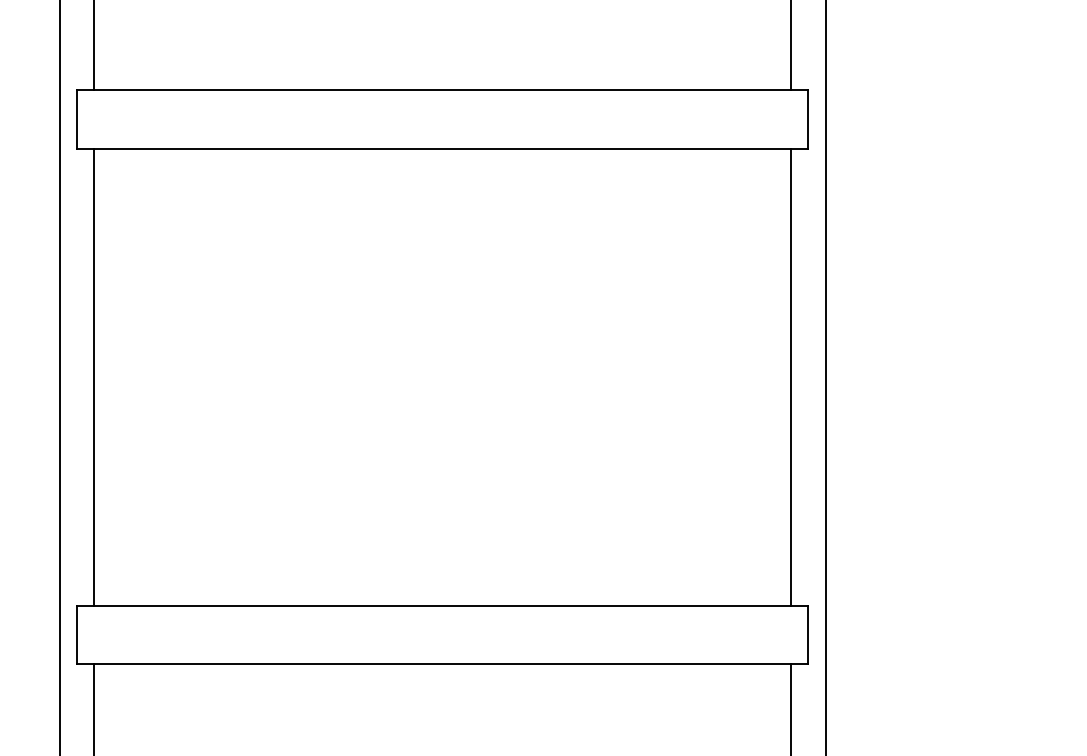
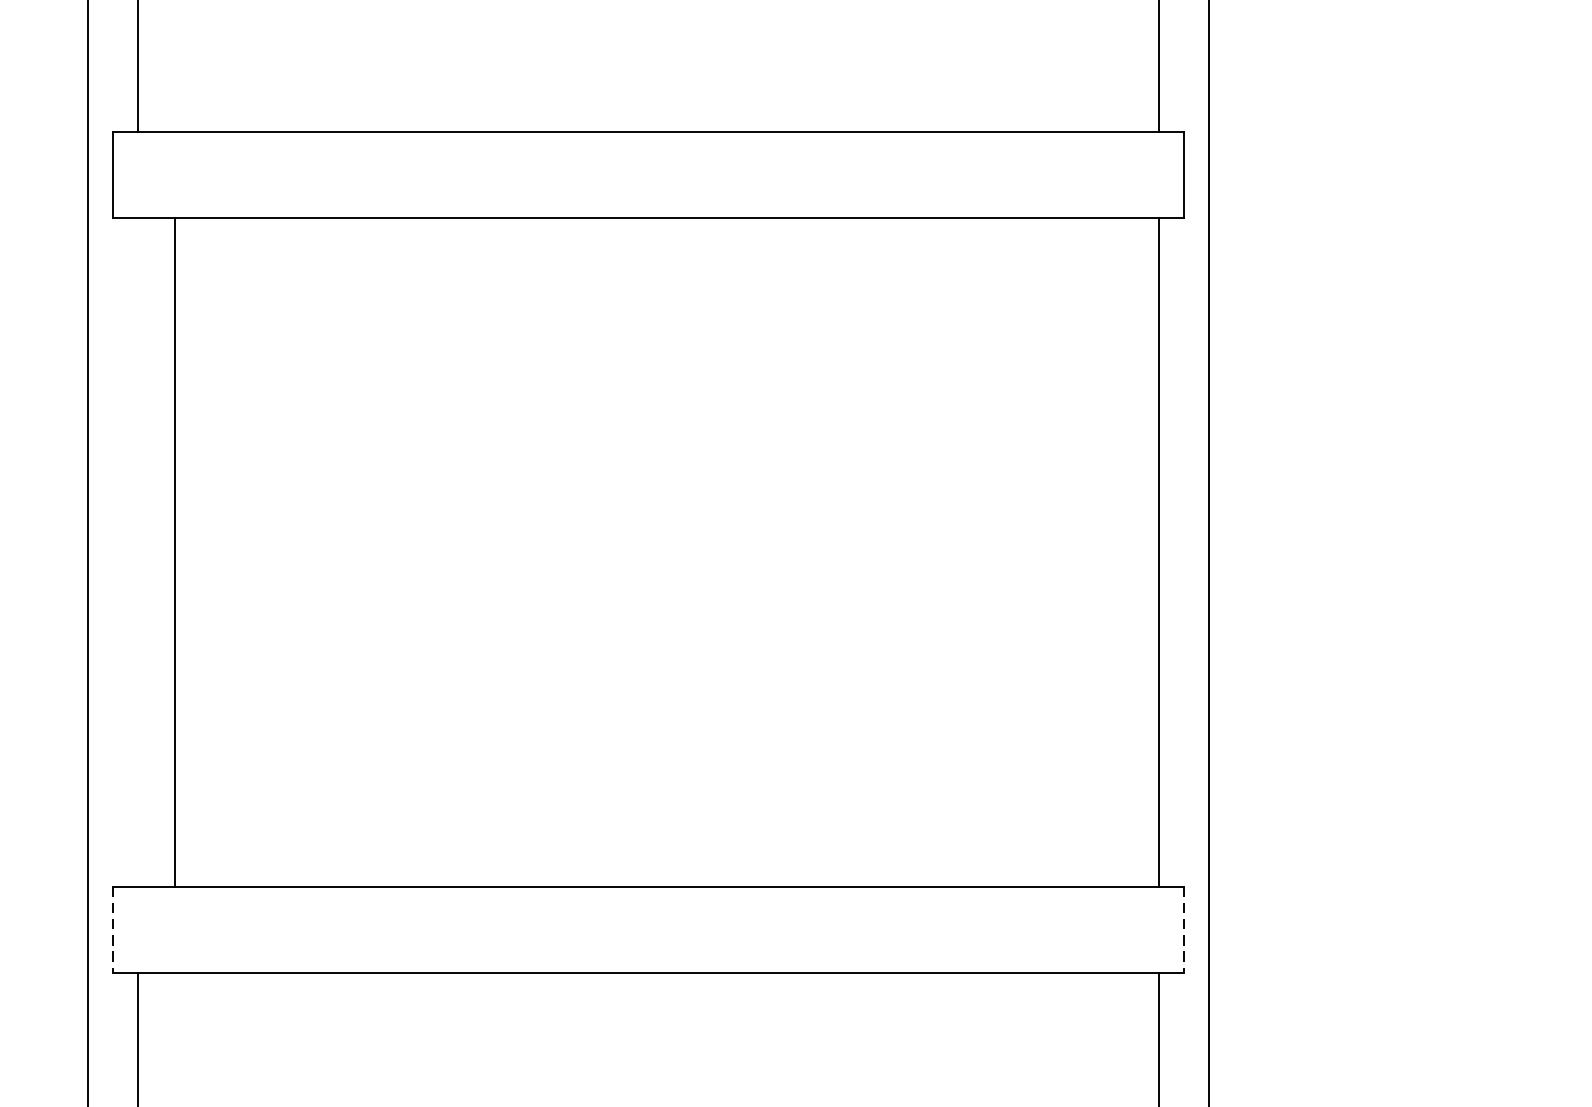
line: (94, 376) -> (175, 551), moved
line: (77, 635) -> (113, 930), solid -> dashed
line: (808, 635) -> (1184, 930), solid -> dashed

